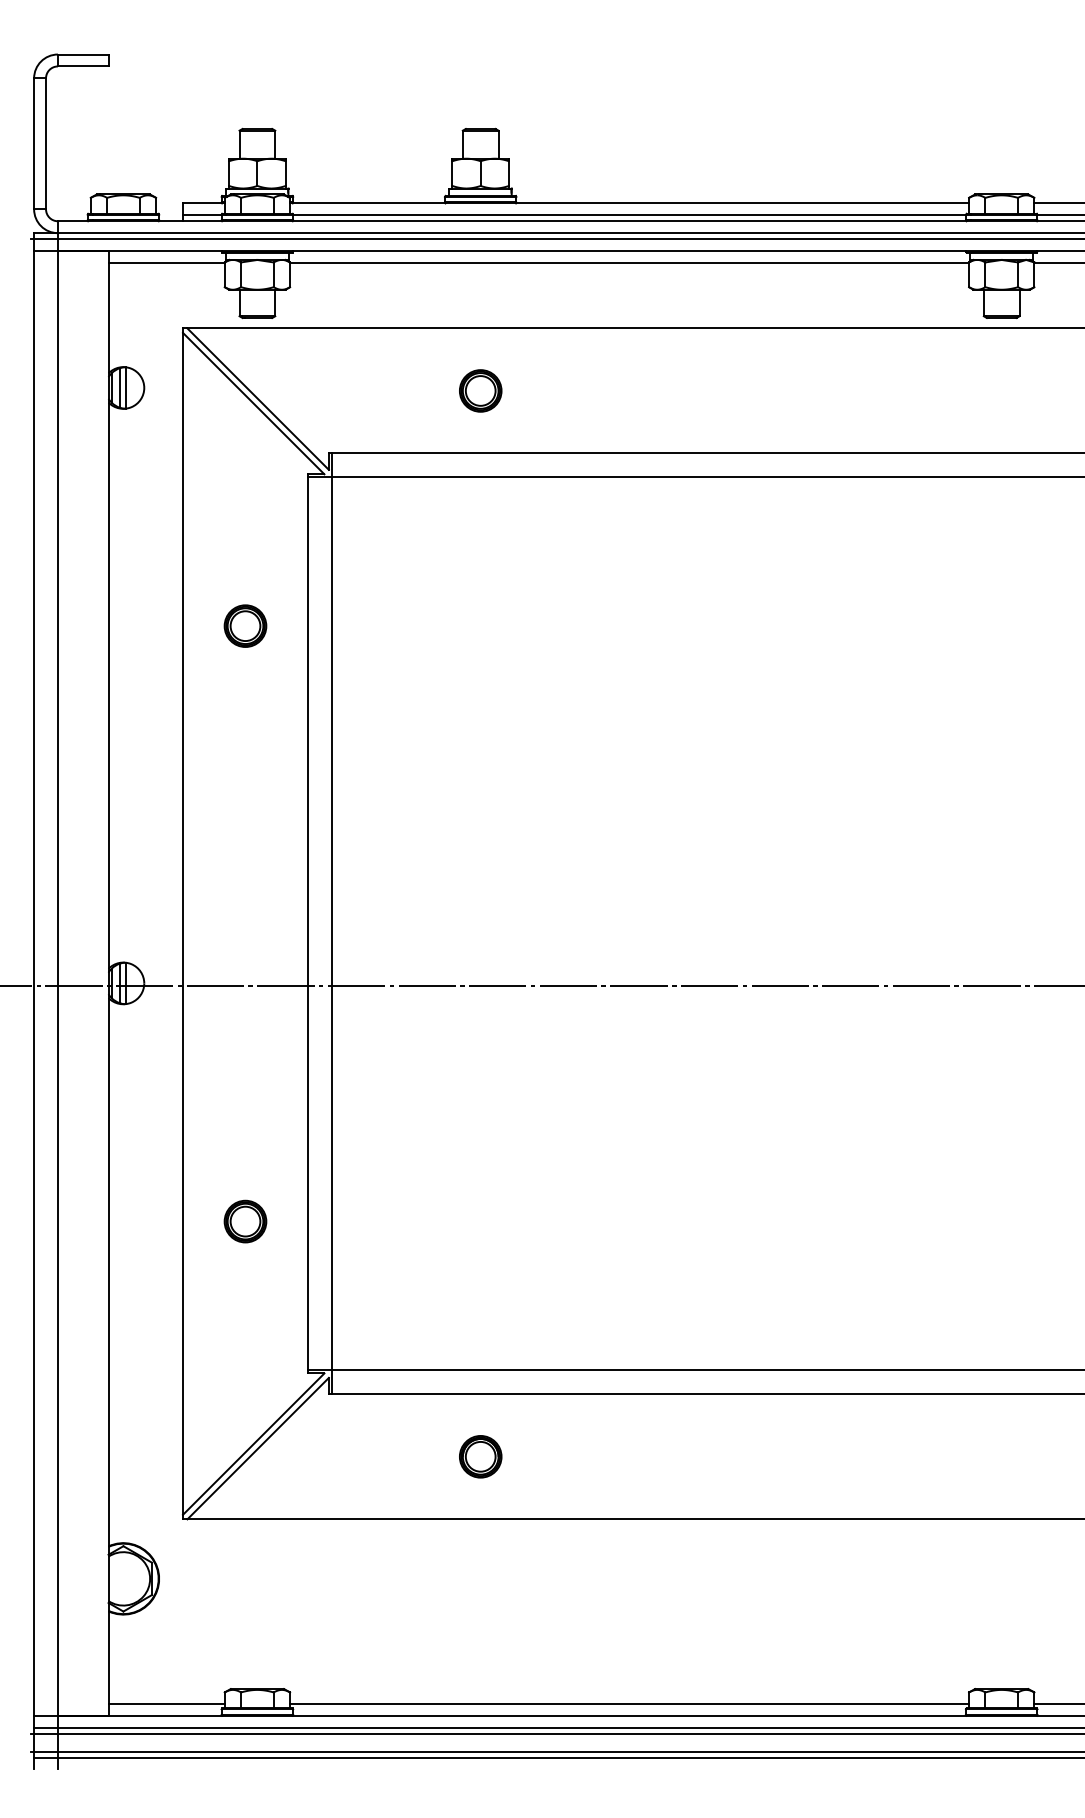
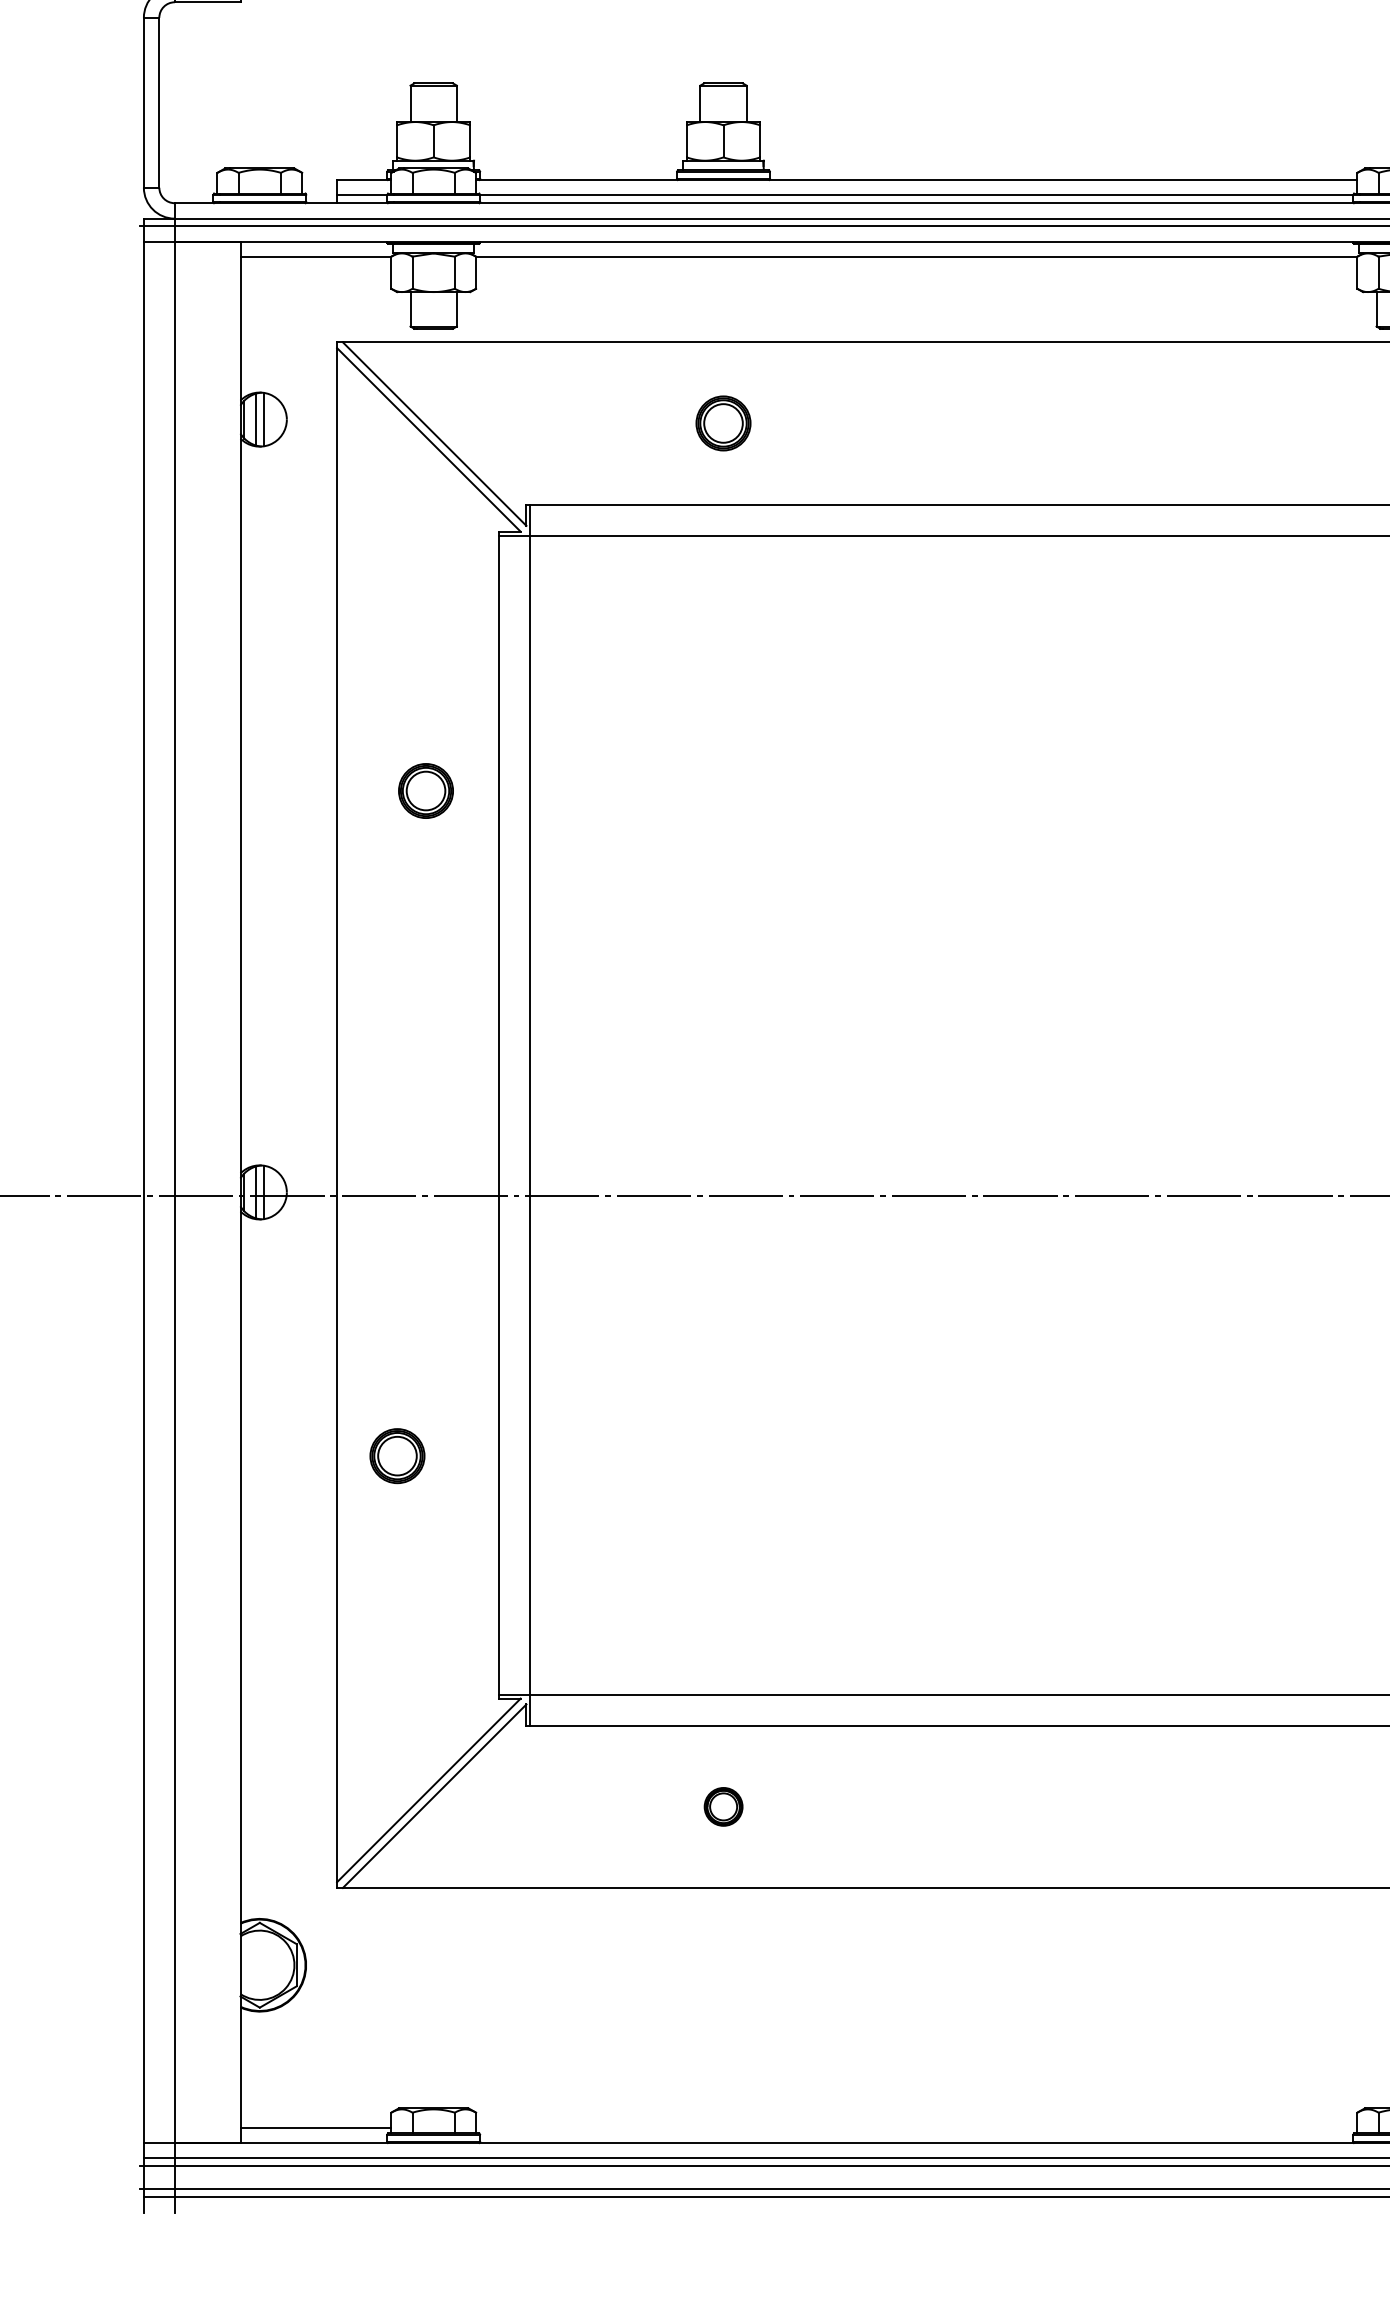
part: (245, 625) -> (426, 790), moved
part: (245, 1221) -> (397, 1455), moved
part: (480, 1456) -> (723, 1806), size x0.7
line: (629, 1703) -> (916, 2127), removed

